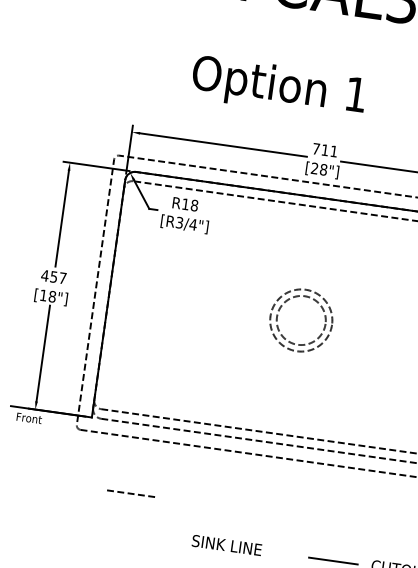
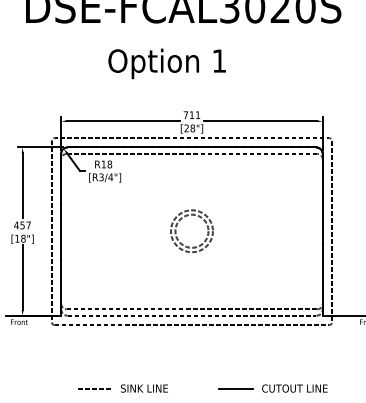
text: (277, 87) -> (166, 63), moved
line: (131, 492) -> (94, 388), moved
text: (227, 545) -> (144, 388), moved

